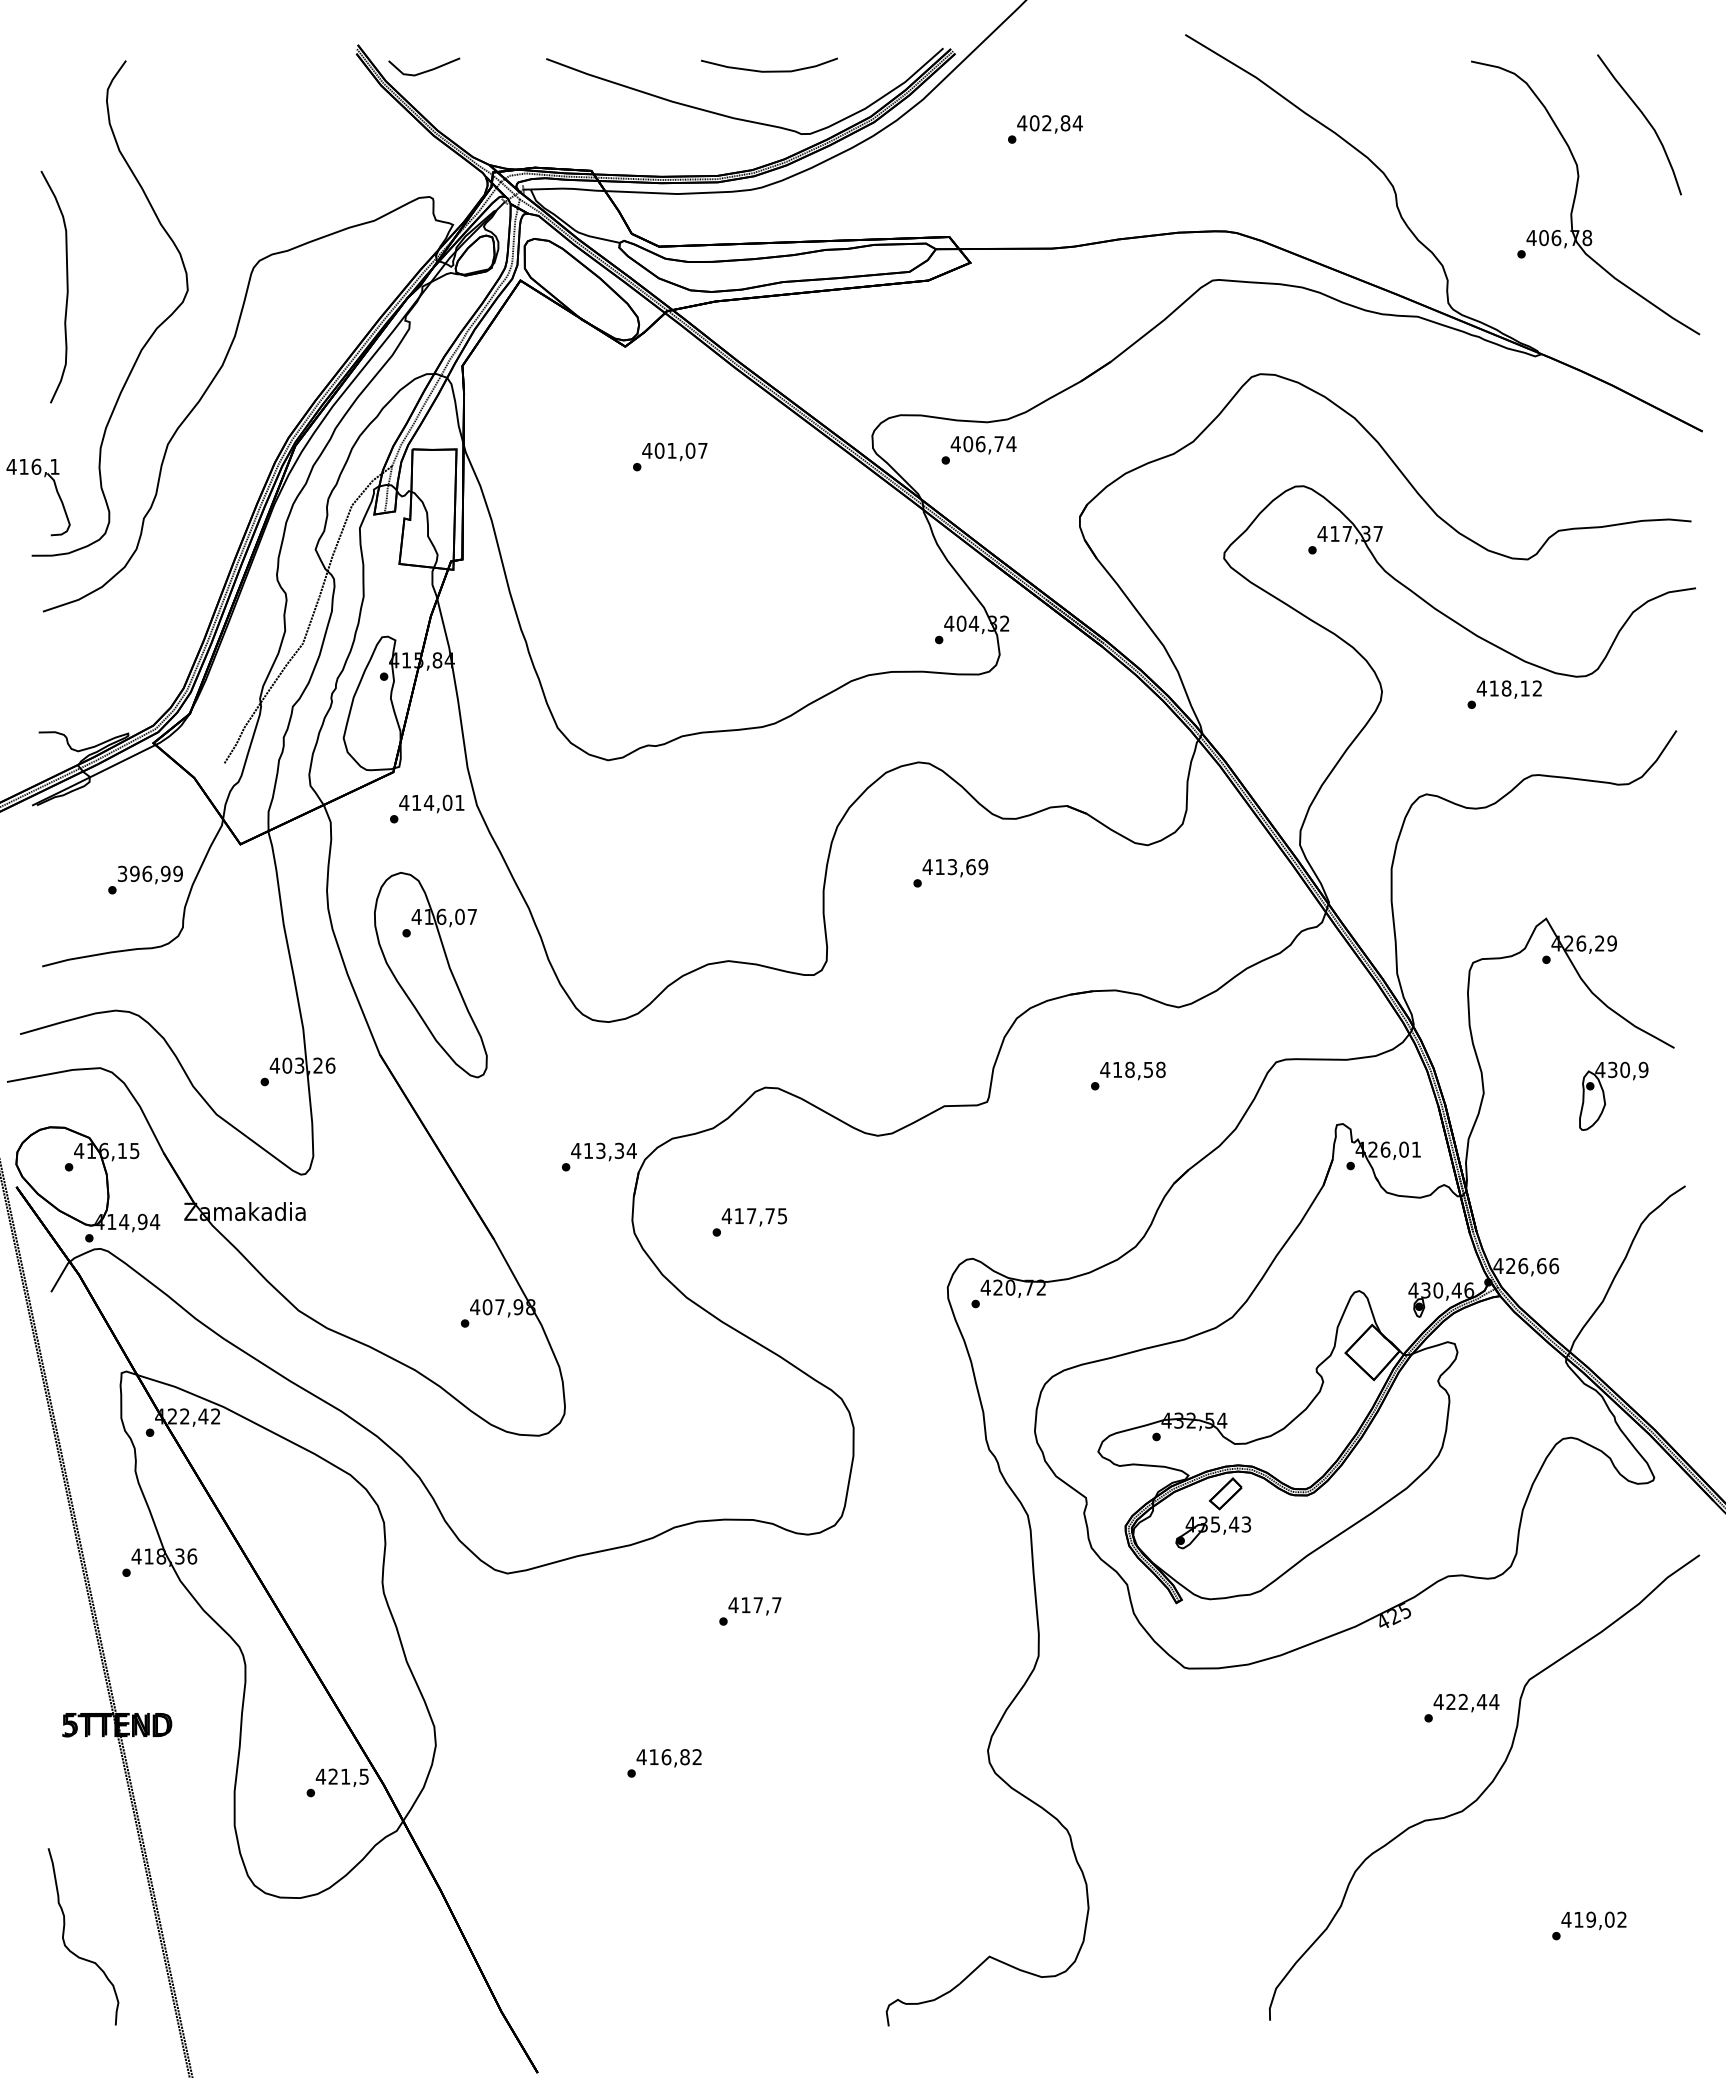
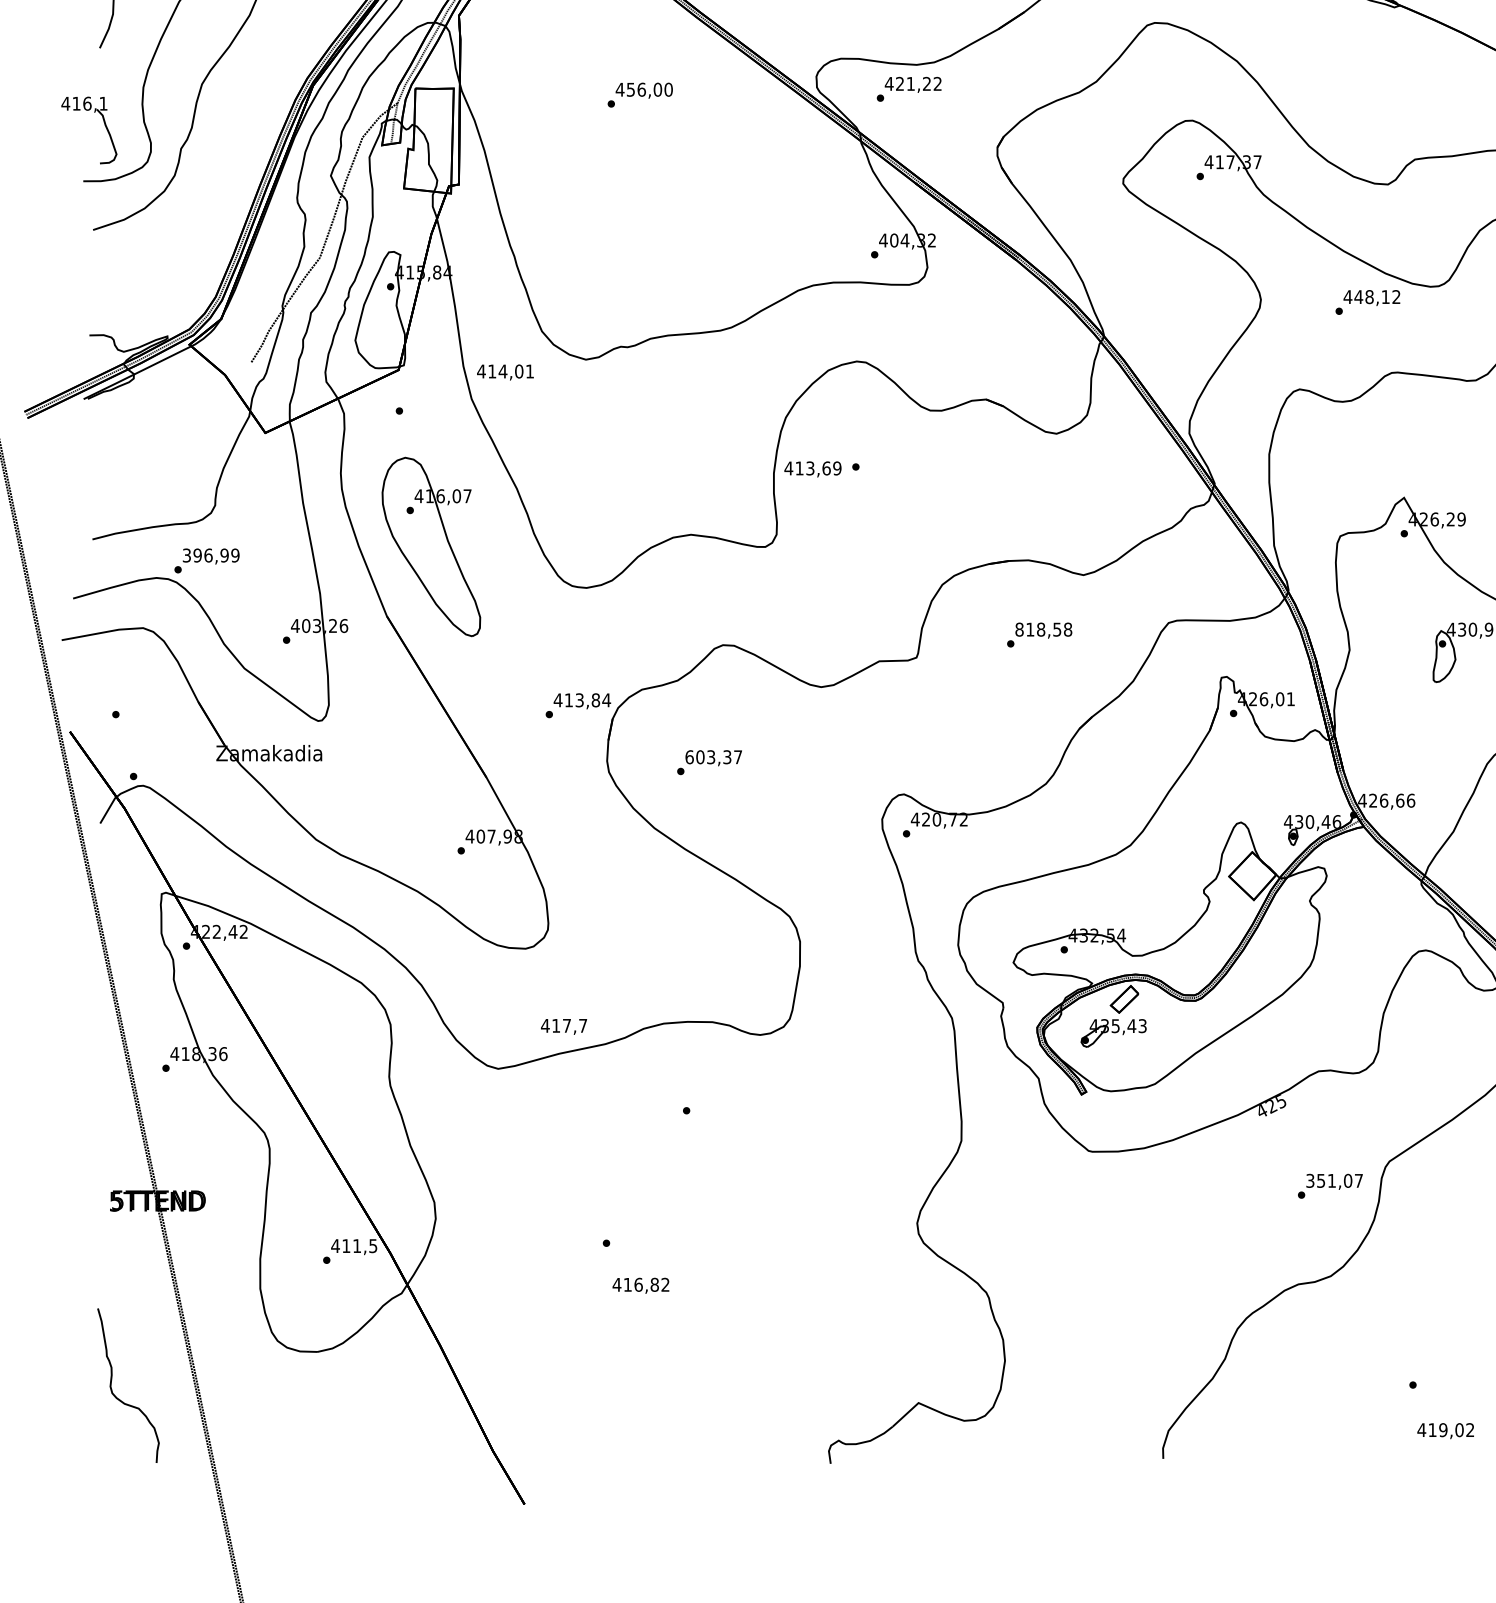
text: (989, 444) -> (918, 84), 406,74 -> 421,22
text: (680, 450) -> (649, 89), 401,07 -> 456,00
text: (1494, 688) -> (1359, 297), 418,12 -> 448,12
text: (431, 803) -> (505, 372), moved
text: (955, 868) -> (813, 469), moved
text: (145, 879) -> (206, 560), moved
text: (1105, 1069) -> (1019, 629), 418,58 -> 818,58
text: (619, 1150) -> (595, 699), 413,34 -> 413,84
part: (87, 1179) -> (131, 725), removed
text: (754, 1216) -> (713, 757), 417,75 -> 603,37
text: (754, 1606) -> (563, 1026), moved
text: (1466, 1701) -> (1334, 1180), 422,44 -> 351,07
text: (668, 1758) -> (640, 1286), moved
text: (332, 1776) -> (345, 1245), 421,5 -> 411,5
text: (1593, 1920) -> (1445, 1430), moved

